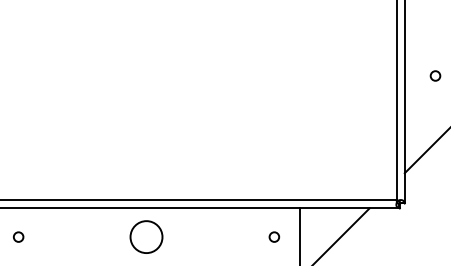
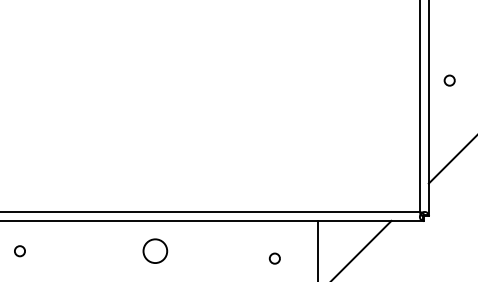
circle: (435, 75) -> (449, 80), moved
circle: (146, 236) -> (155, 250), size x0.7
circle: (274, 236) -> (274, 257), moved

